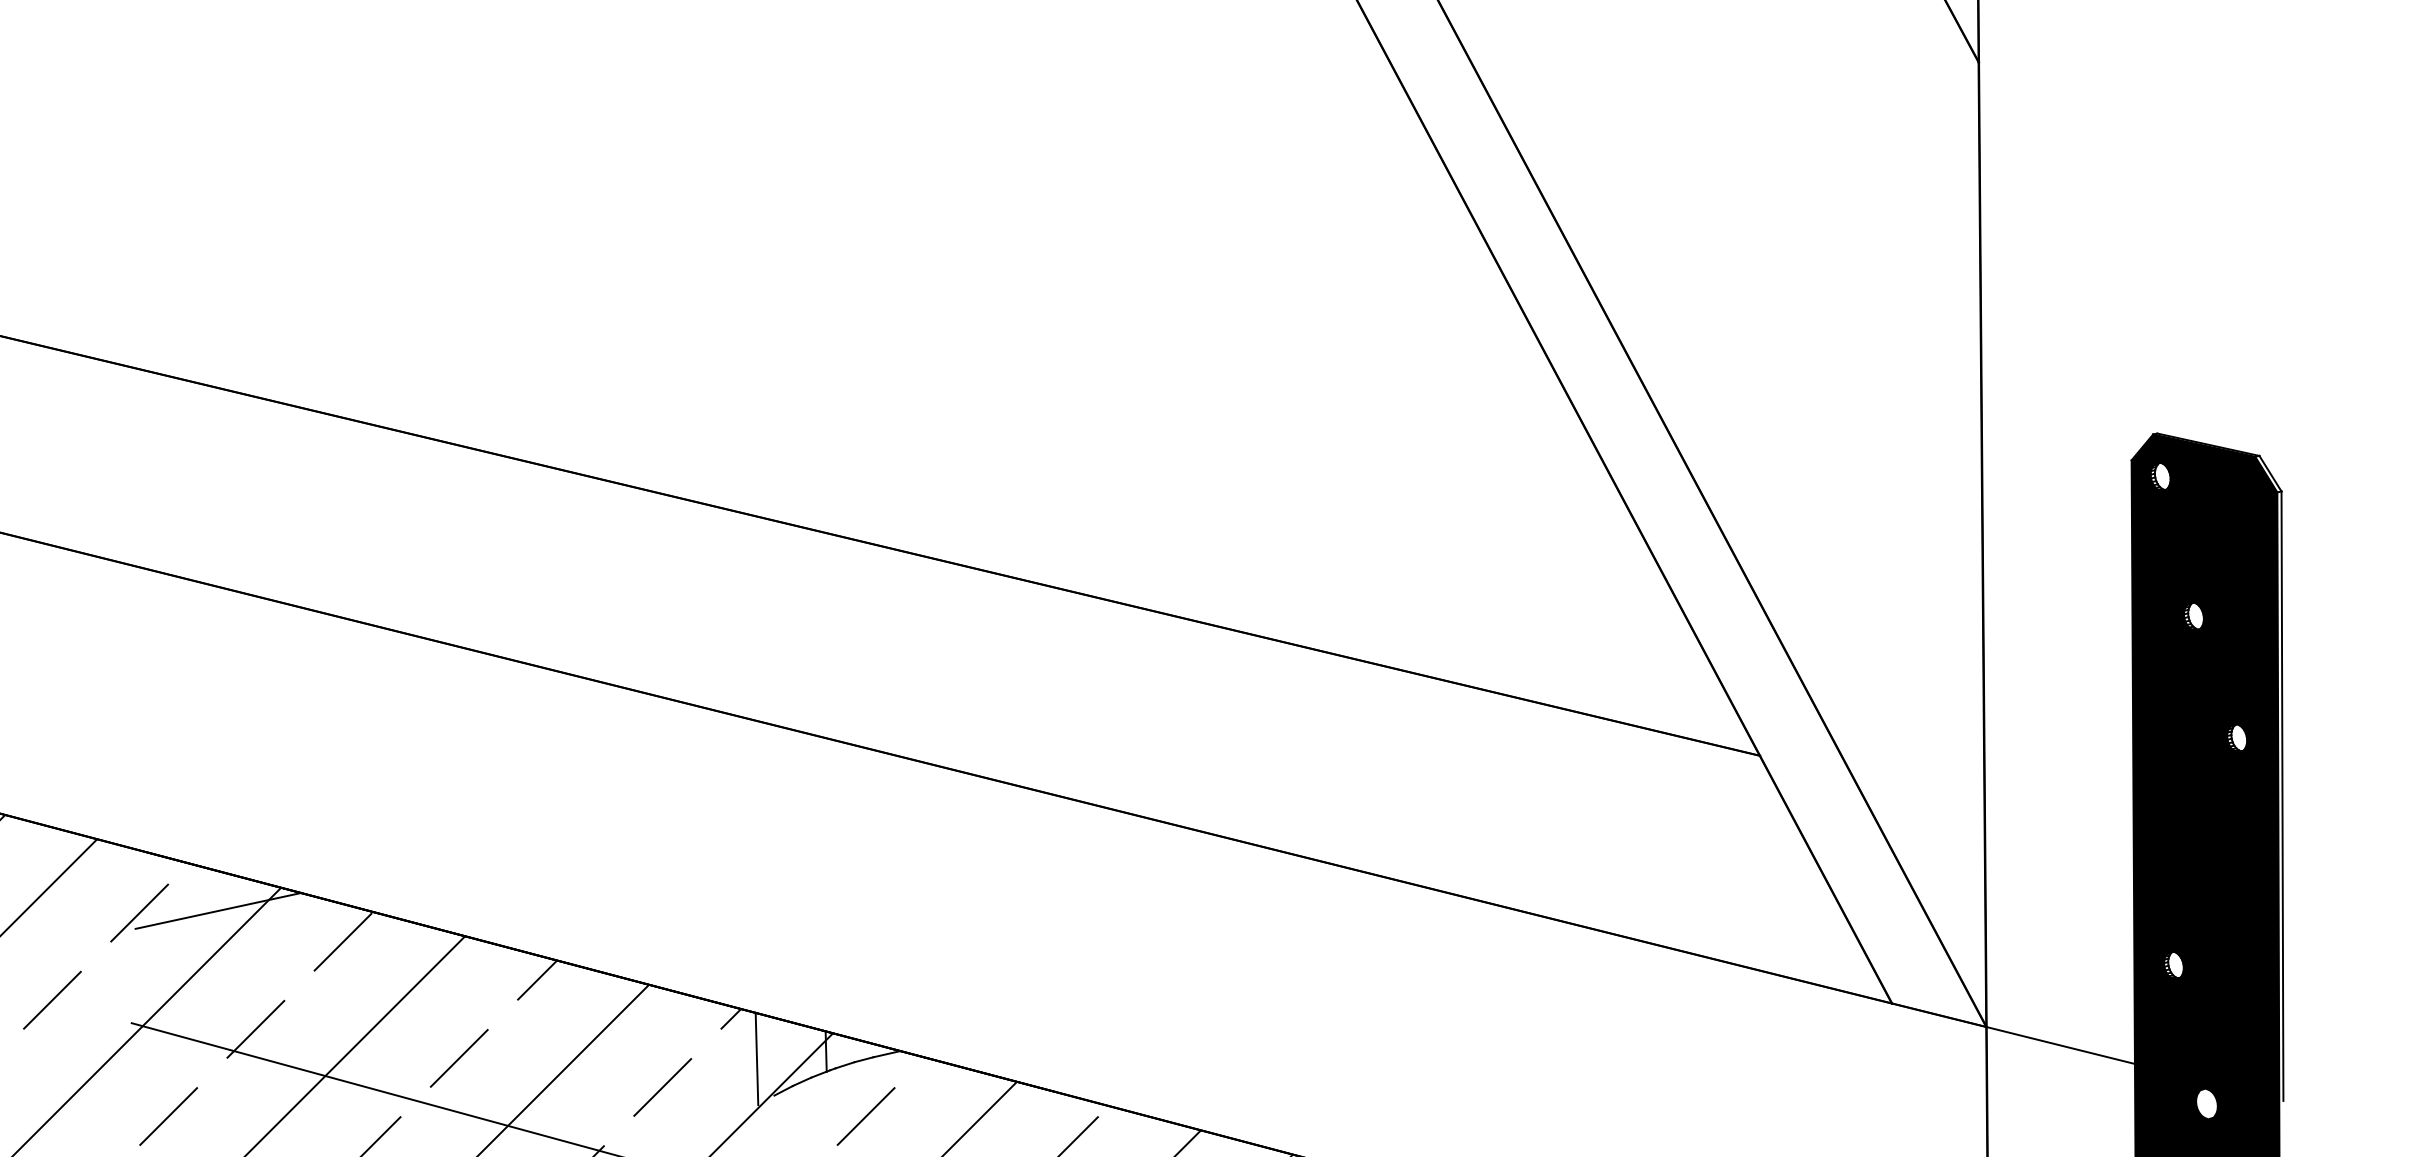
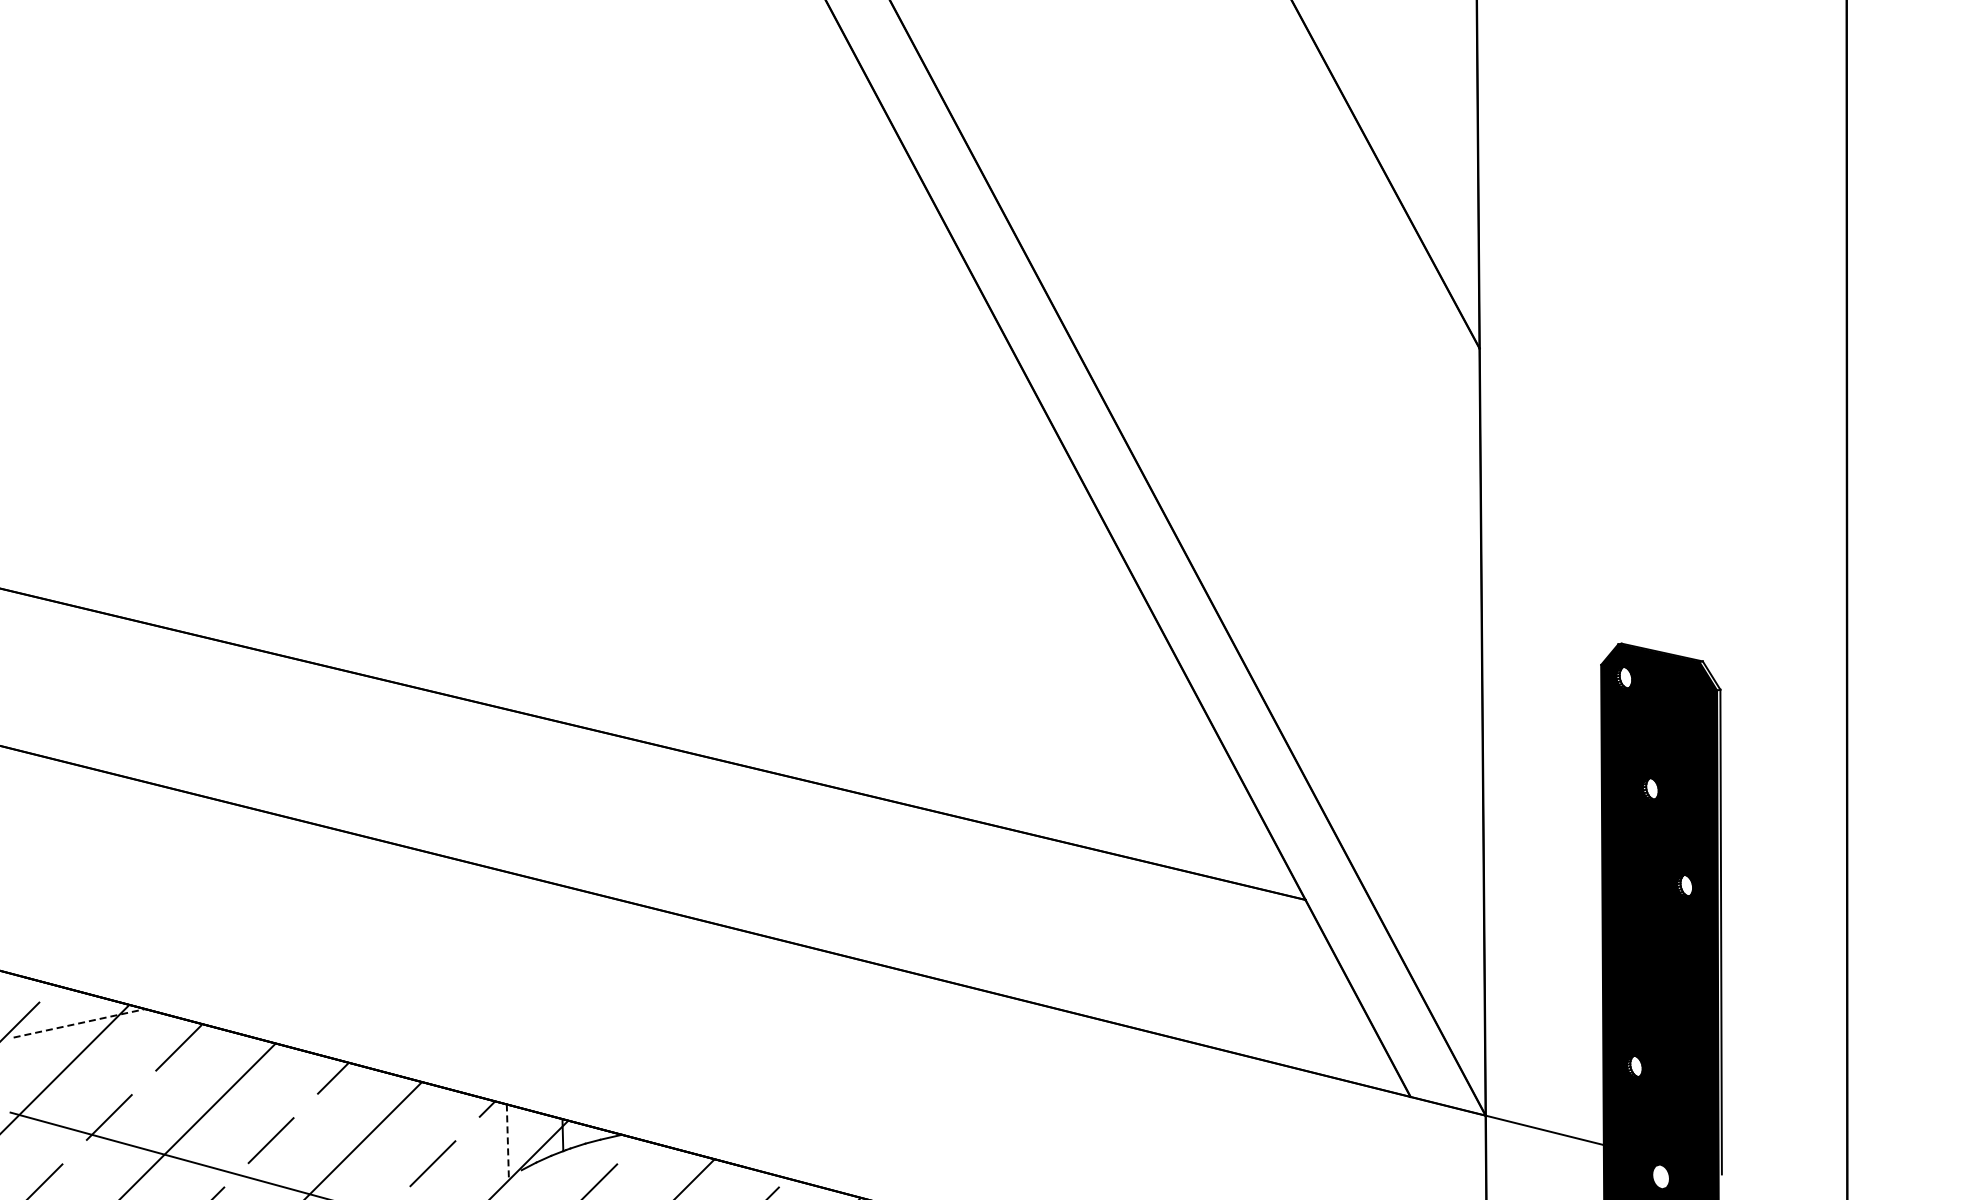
line: (218, 911) -> (79, 1023), solid -> dashed
line: (756, 1059) -> (507, 1141), solid -> dashed

